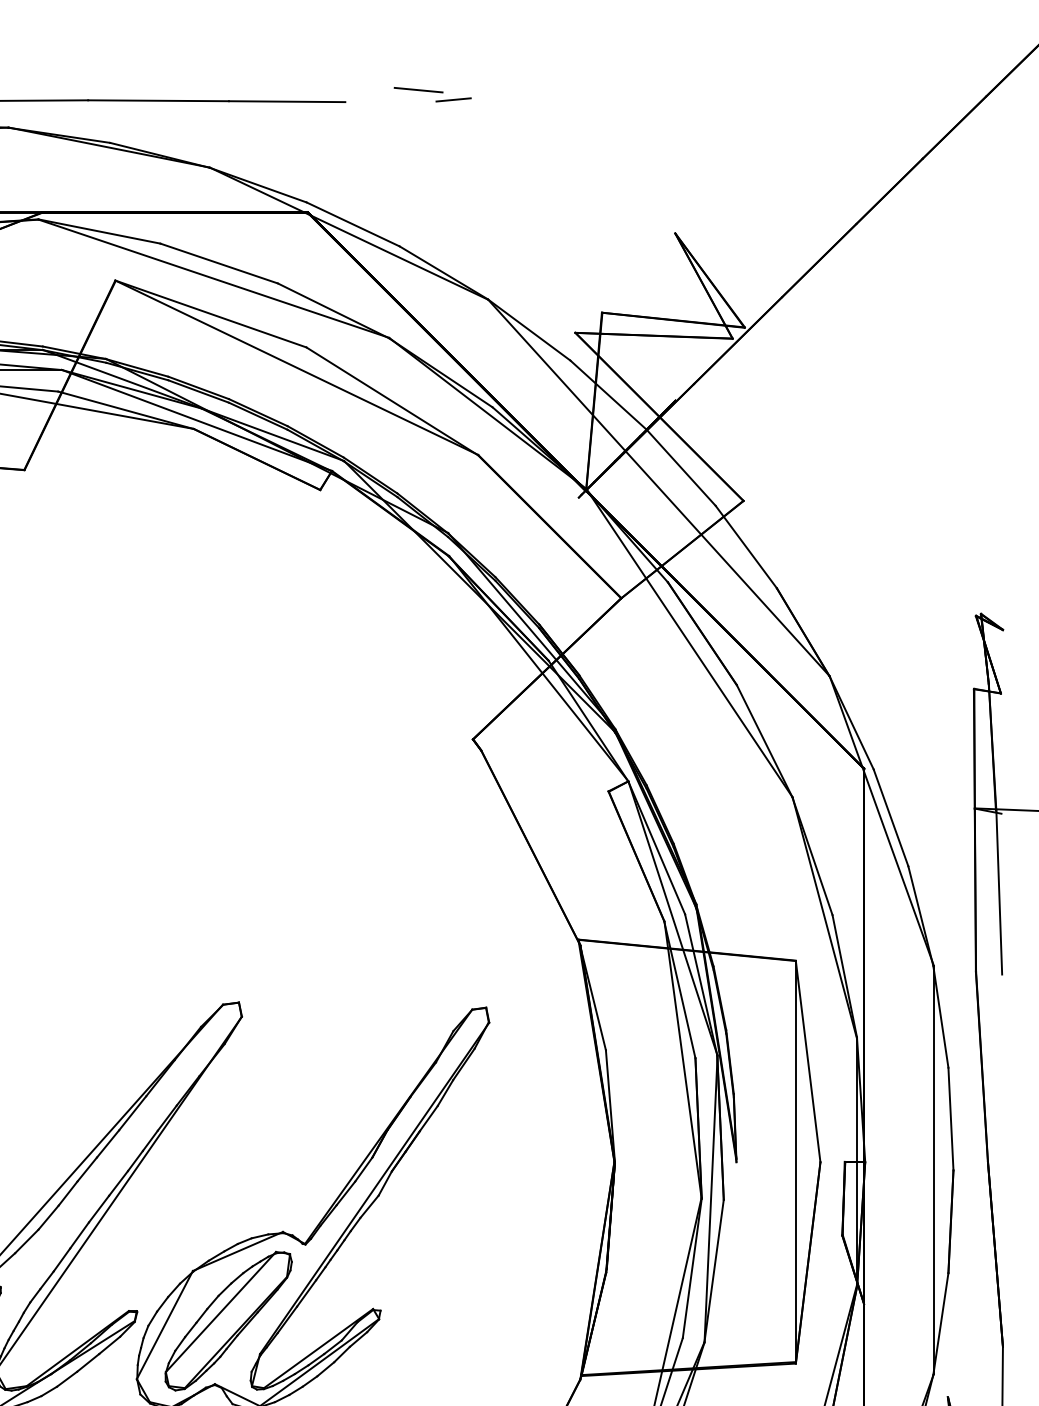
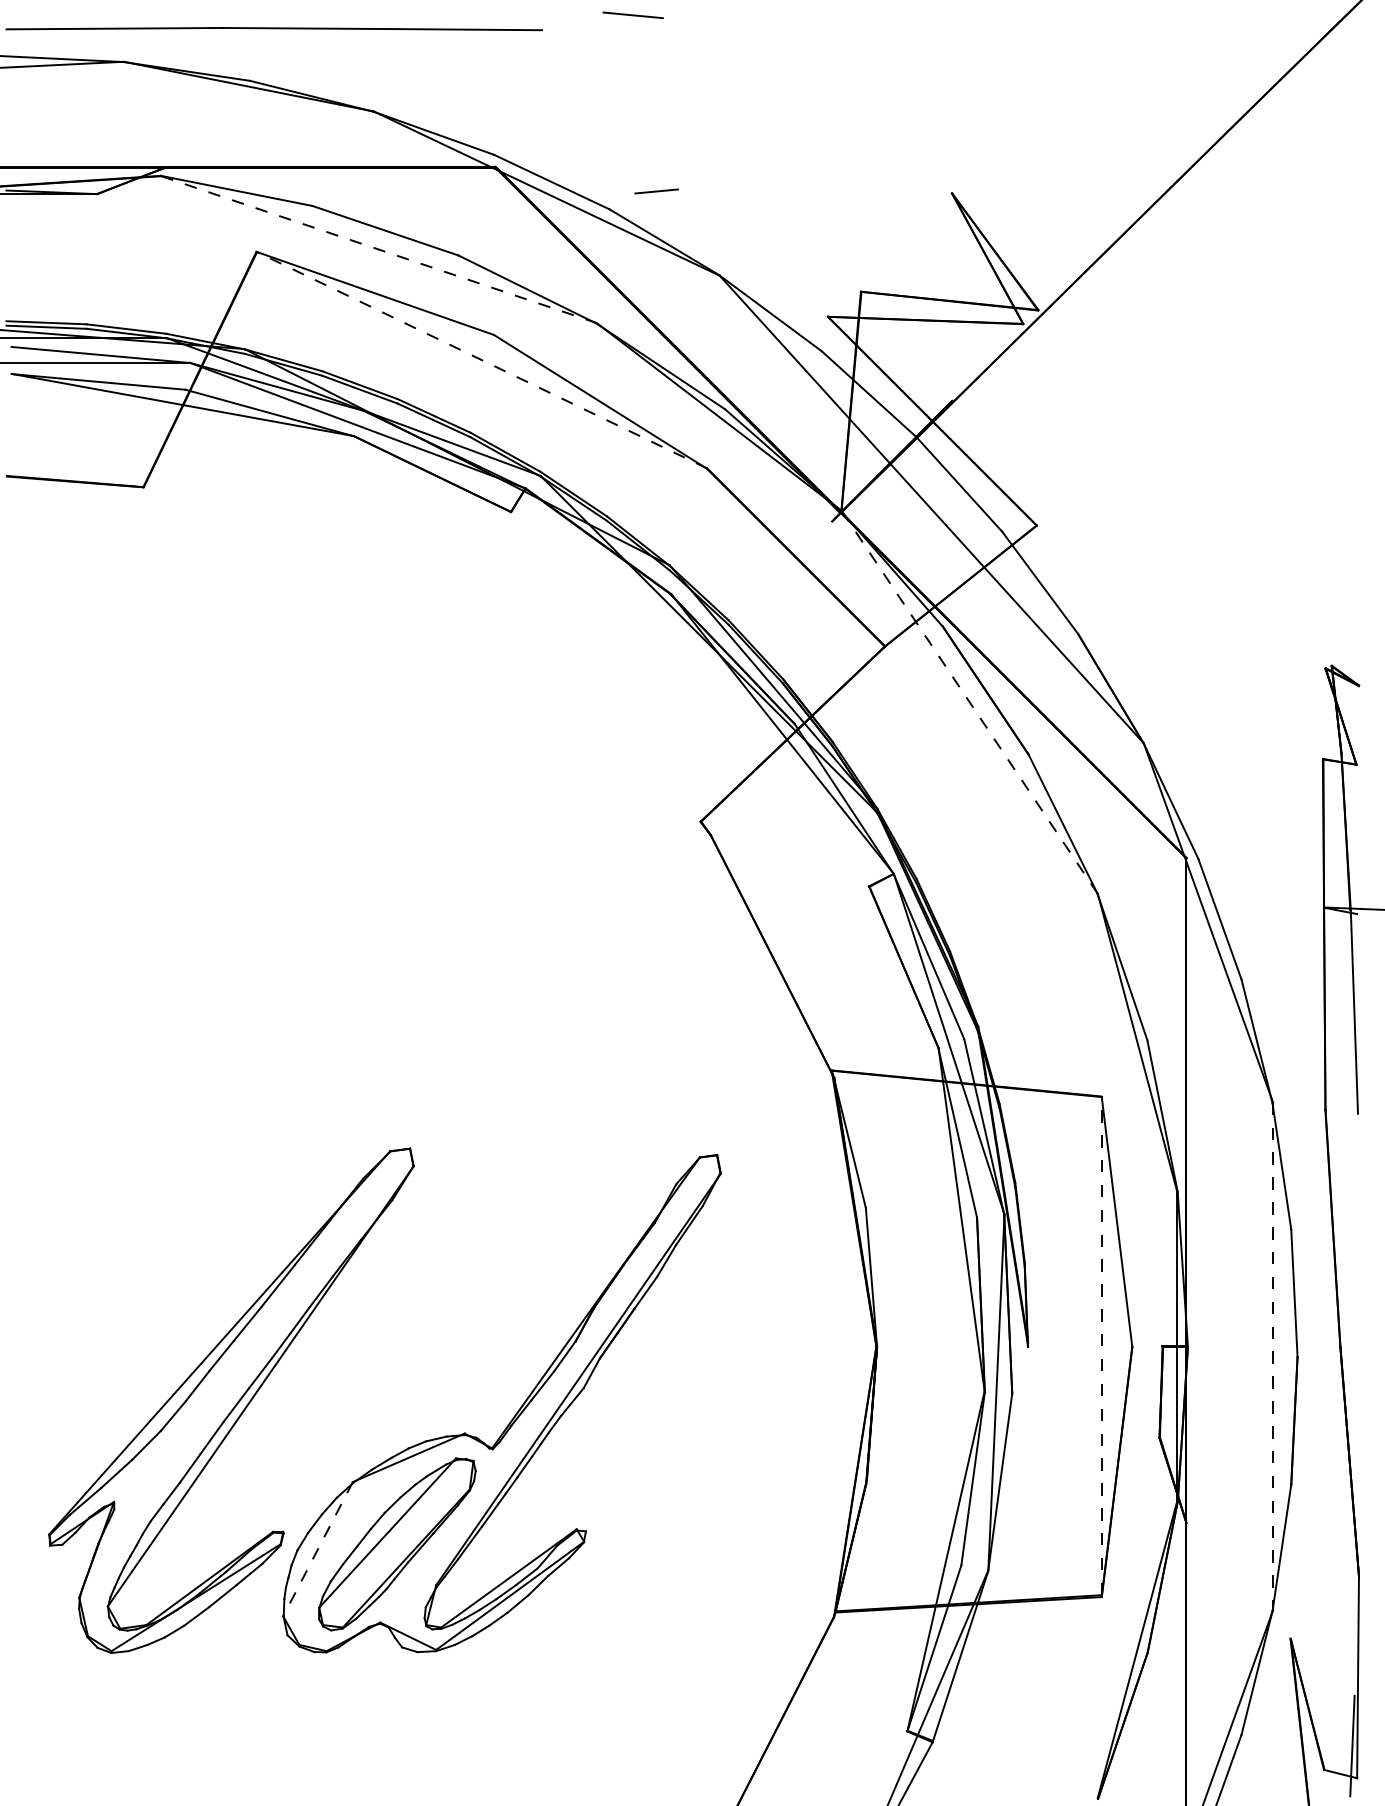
line: (453, 99) -> (656, 191), moved
line: (213, 278) -> (378, 249), solid -> dashed
line: (297, 368) -> (482, 360), solid -> dashed
line: (689, 642) -> (969, 701), solid -> dashed
line: (795, 1161) -> (1101, 1345), solid -> dashed
line: (934, 1169) -> (1273, 1356), solid -> dashed
line: (165, 1325) -> (318, 1549), solid -> dashed

